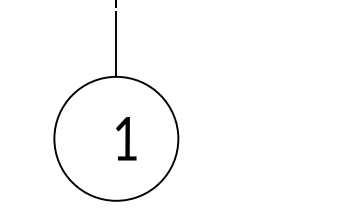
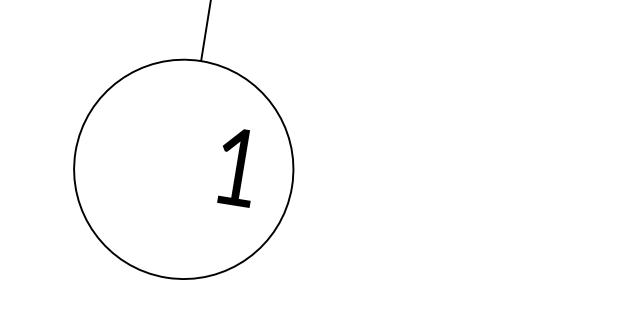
text: (126, 138) -> (238, 166), moved

